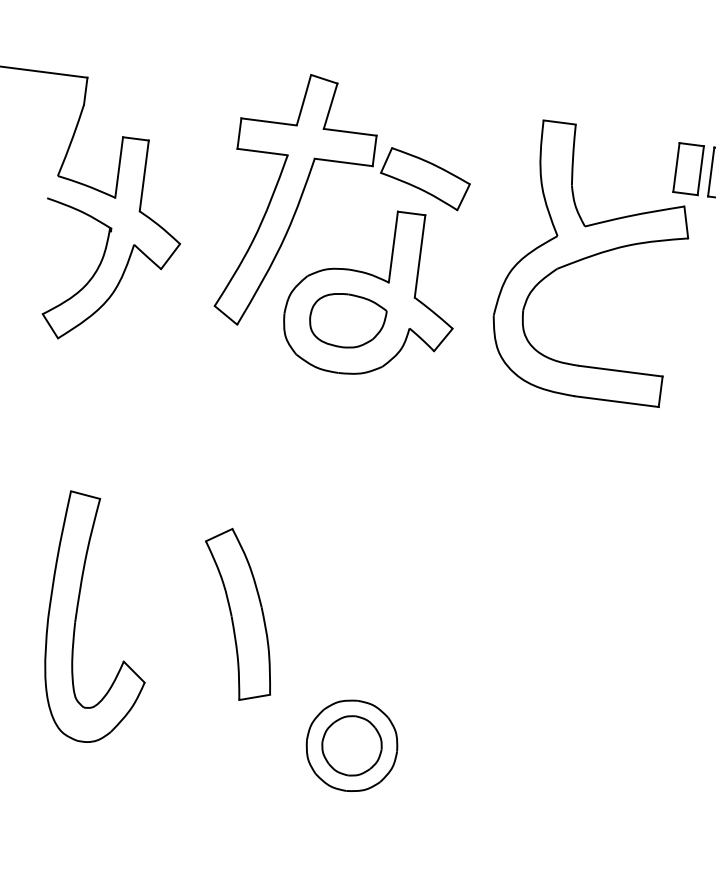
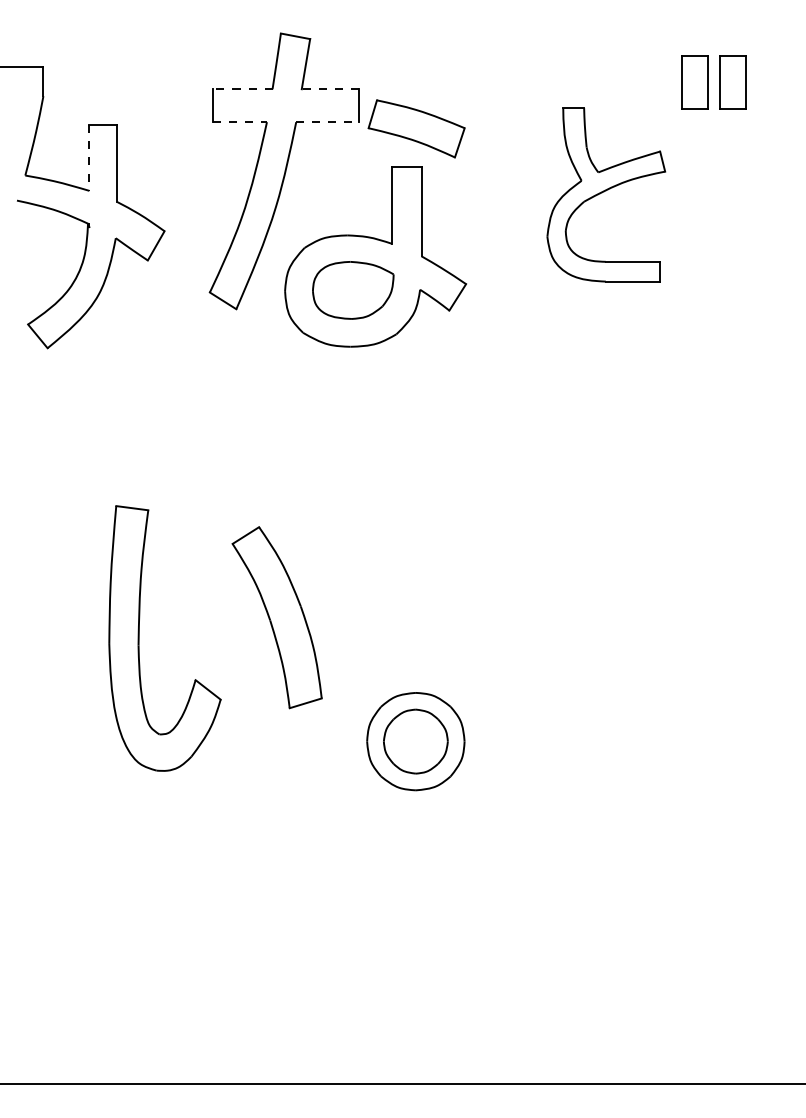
line: (268, 122) -> (242, 89), solid -> dashed
line: (350, 132) -> (330, 89), solid -> dashed
line: (263, 152) -> (240, 122), solid -> dashed
line: (344, 162) -> (328, 122), solid -> dashed
line: (119, 167) -> (89, 158), solid -> dashed
part: (593, 262) -> (606, 194), size x0.6
part: (76, 616) -> (139, 638), moved

